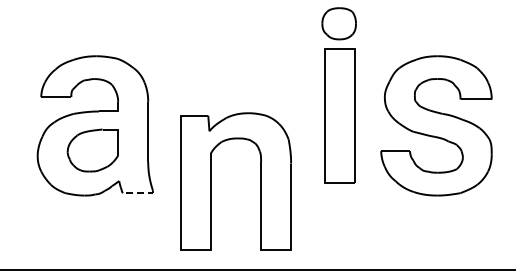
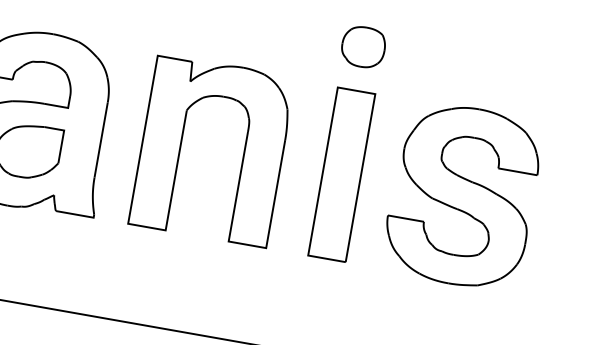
part: (339, 115) -> (341, 174), moved
part: (211, 181) -> (181, 144), moved
line: (139, 193) -> (76, 215), dashed -> solid

